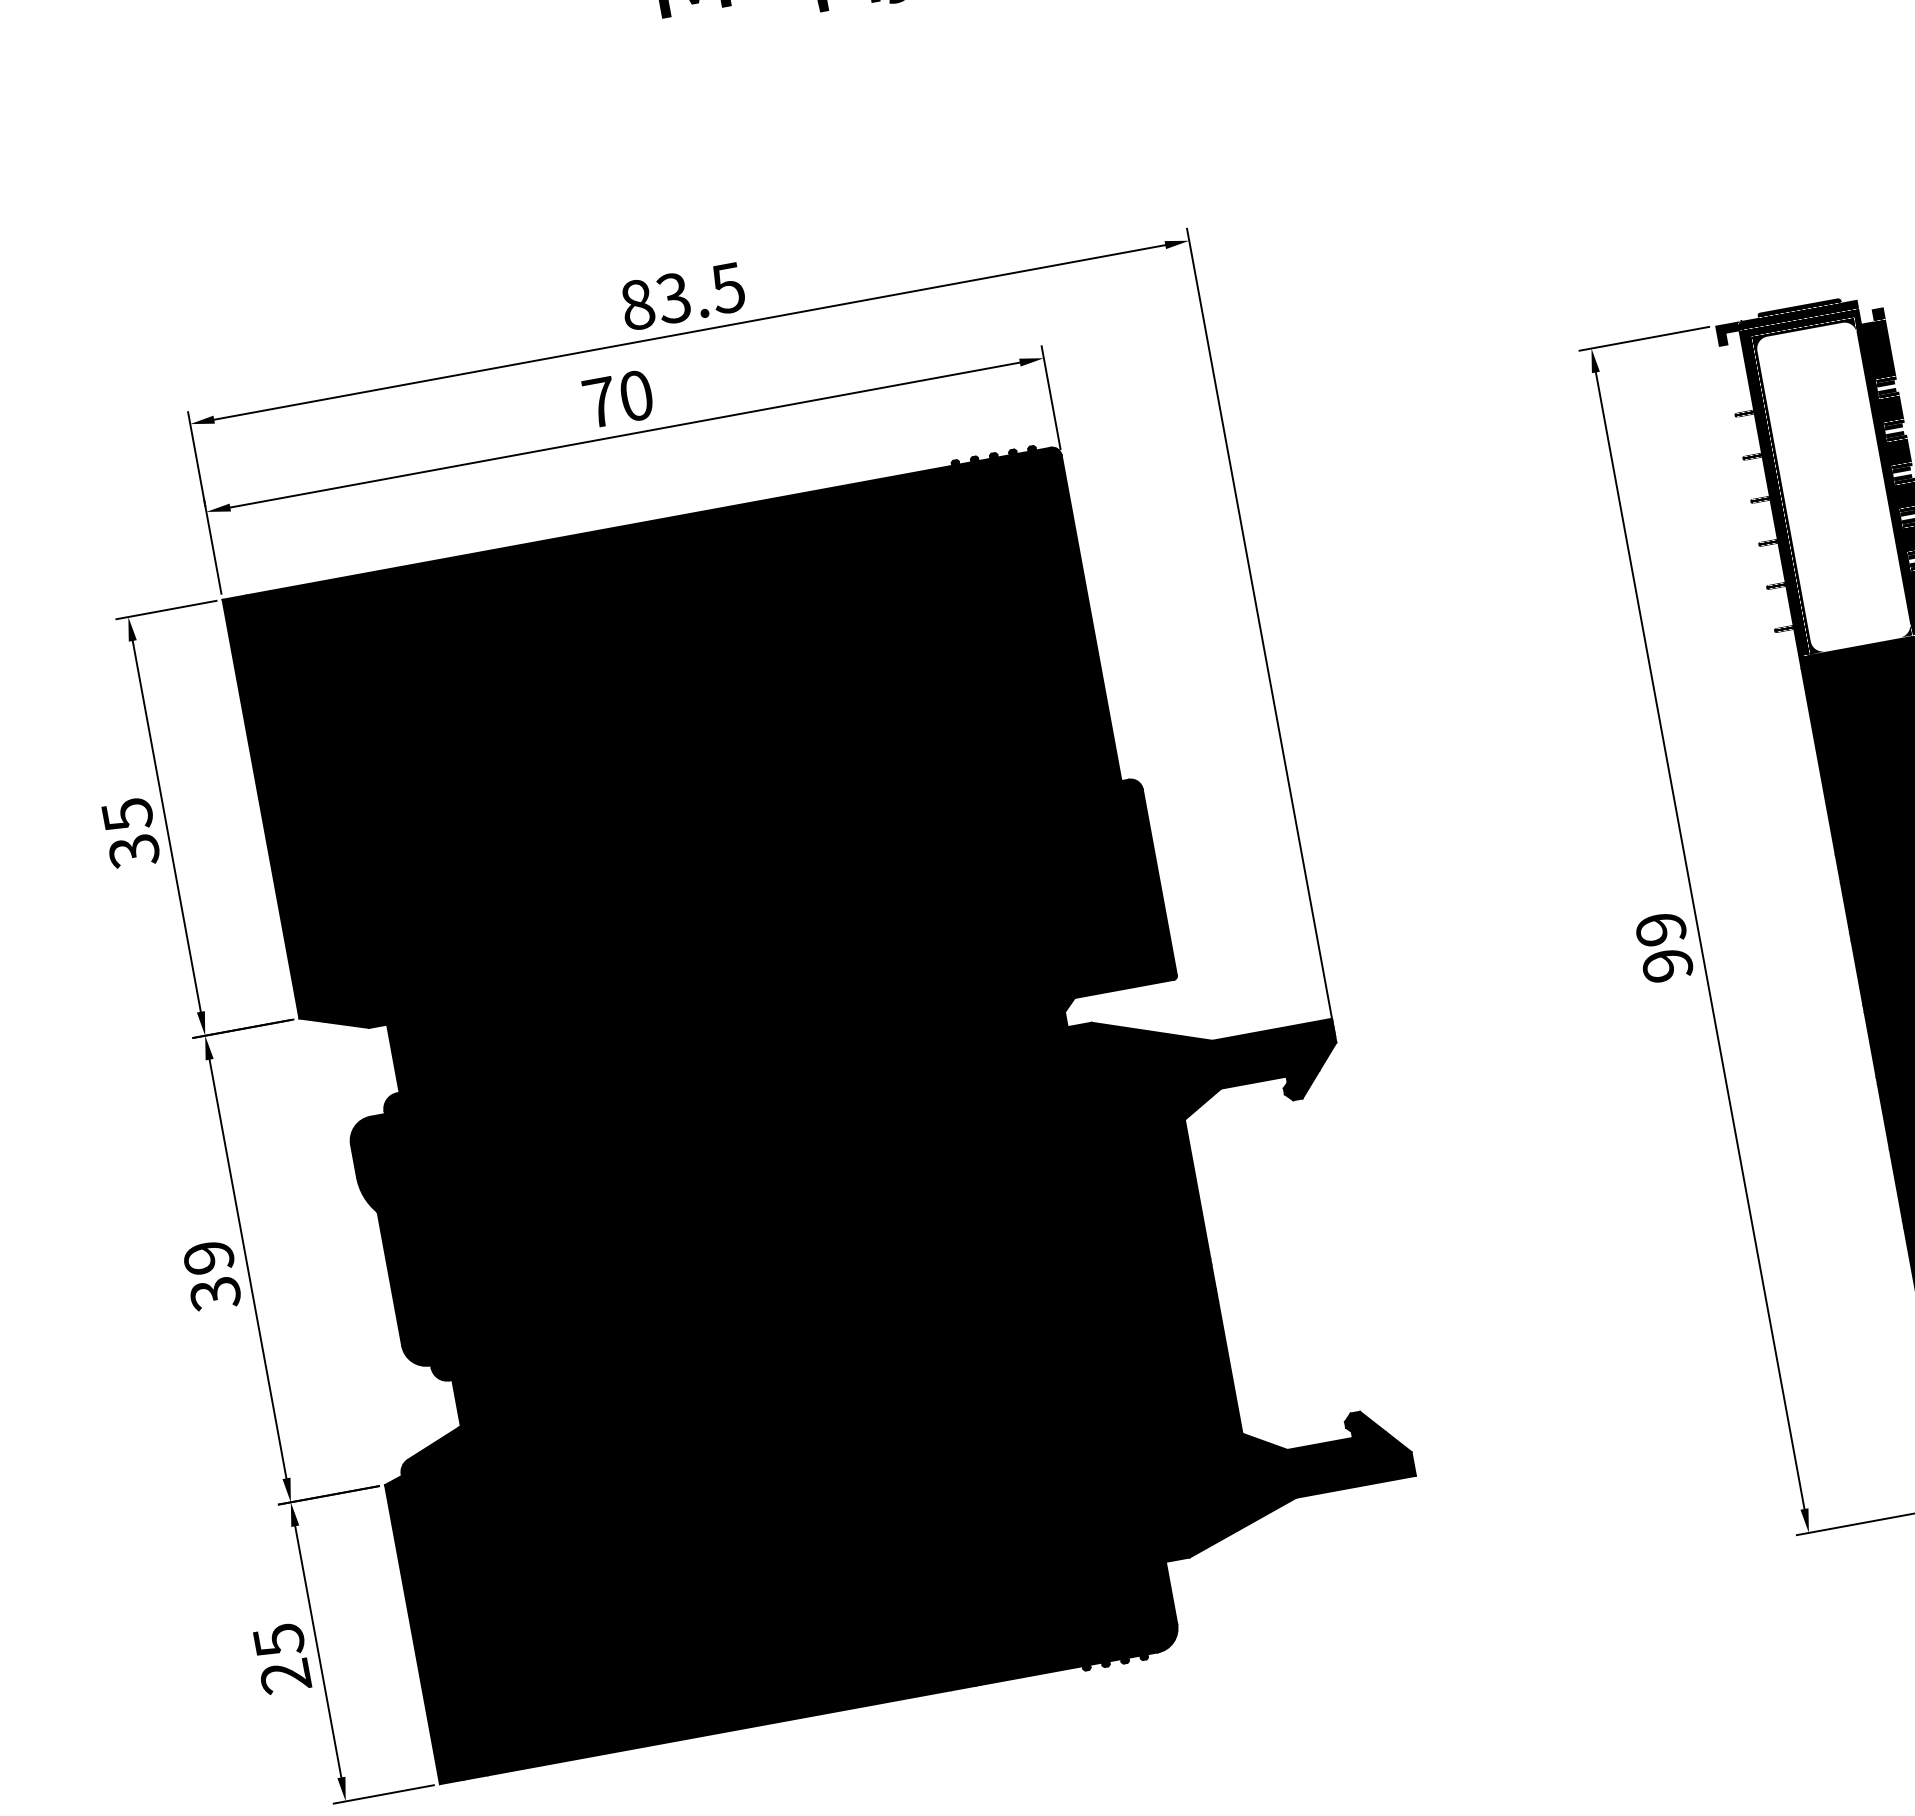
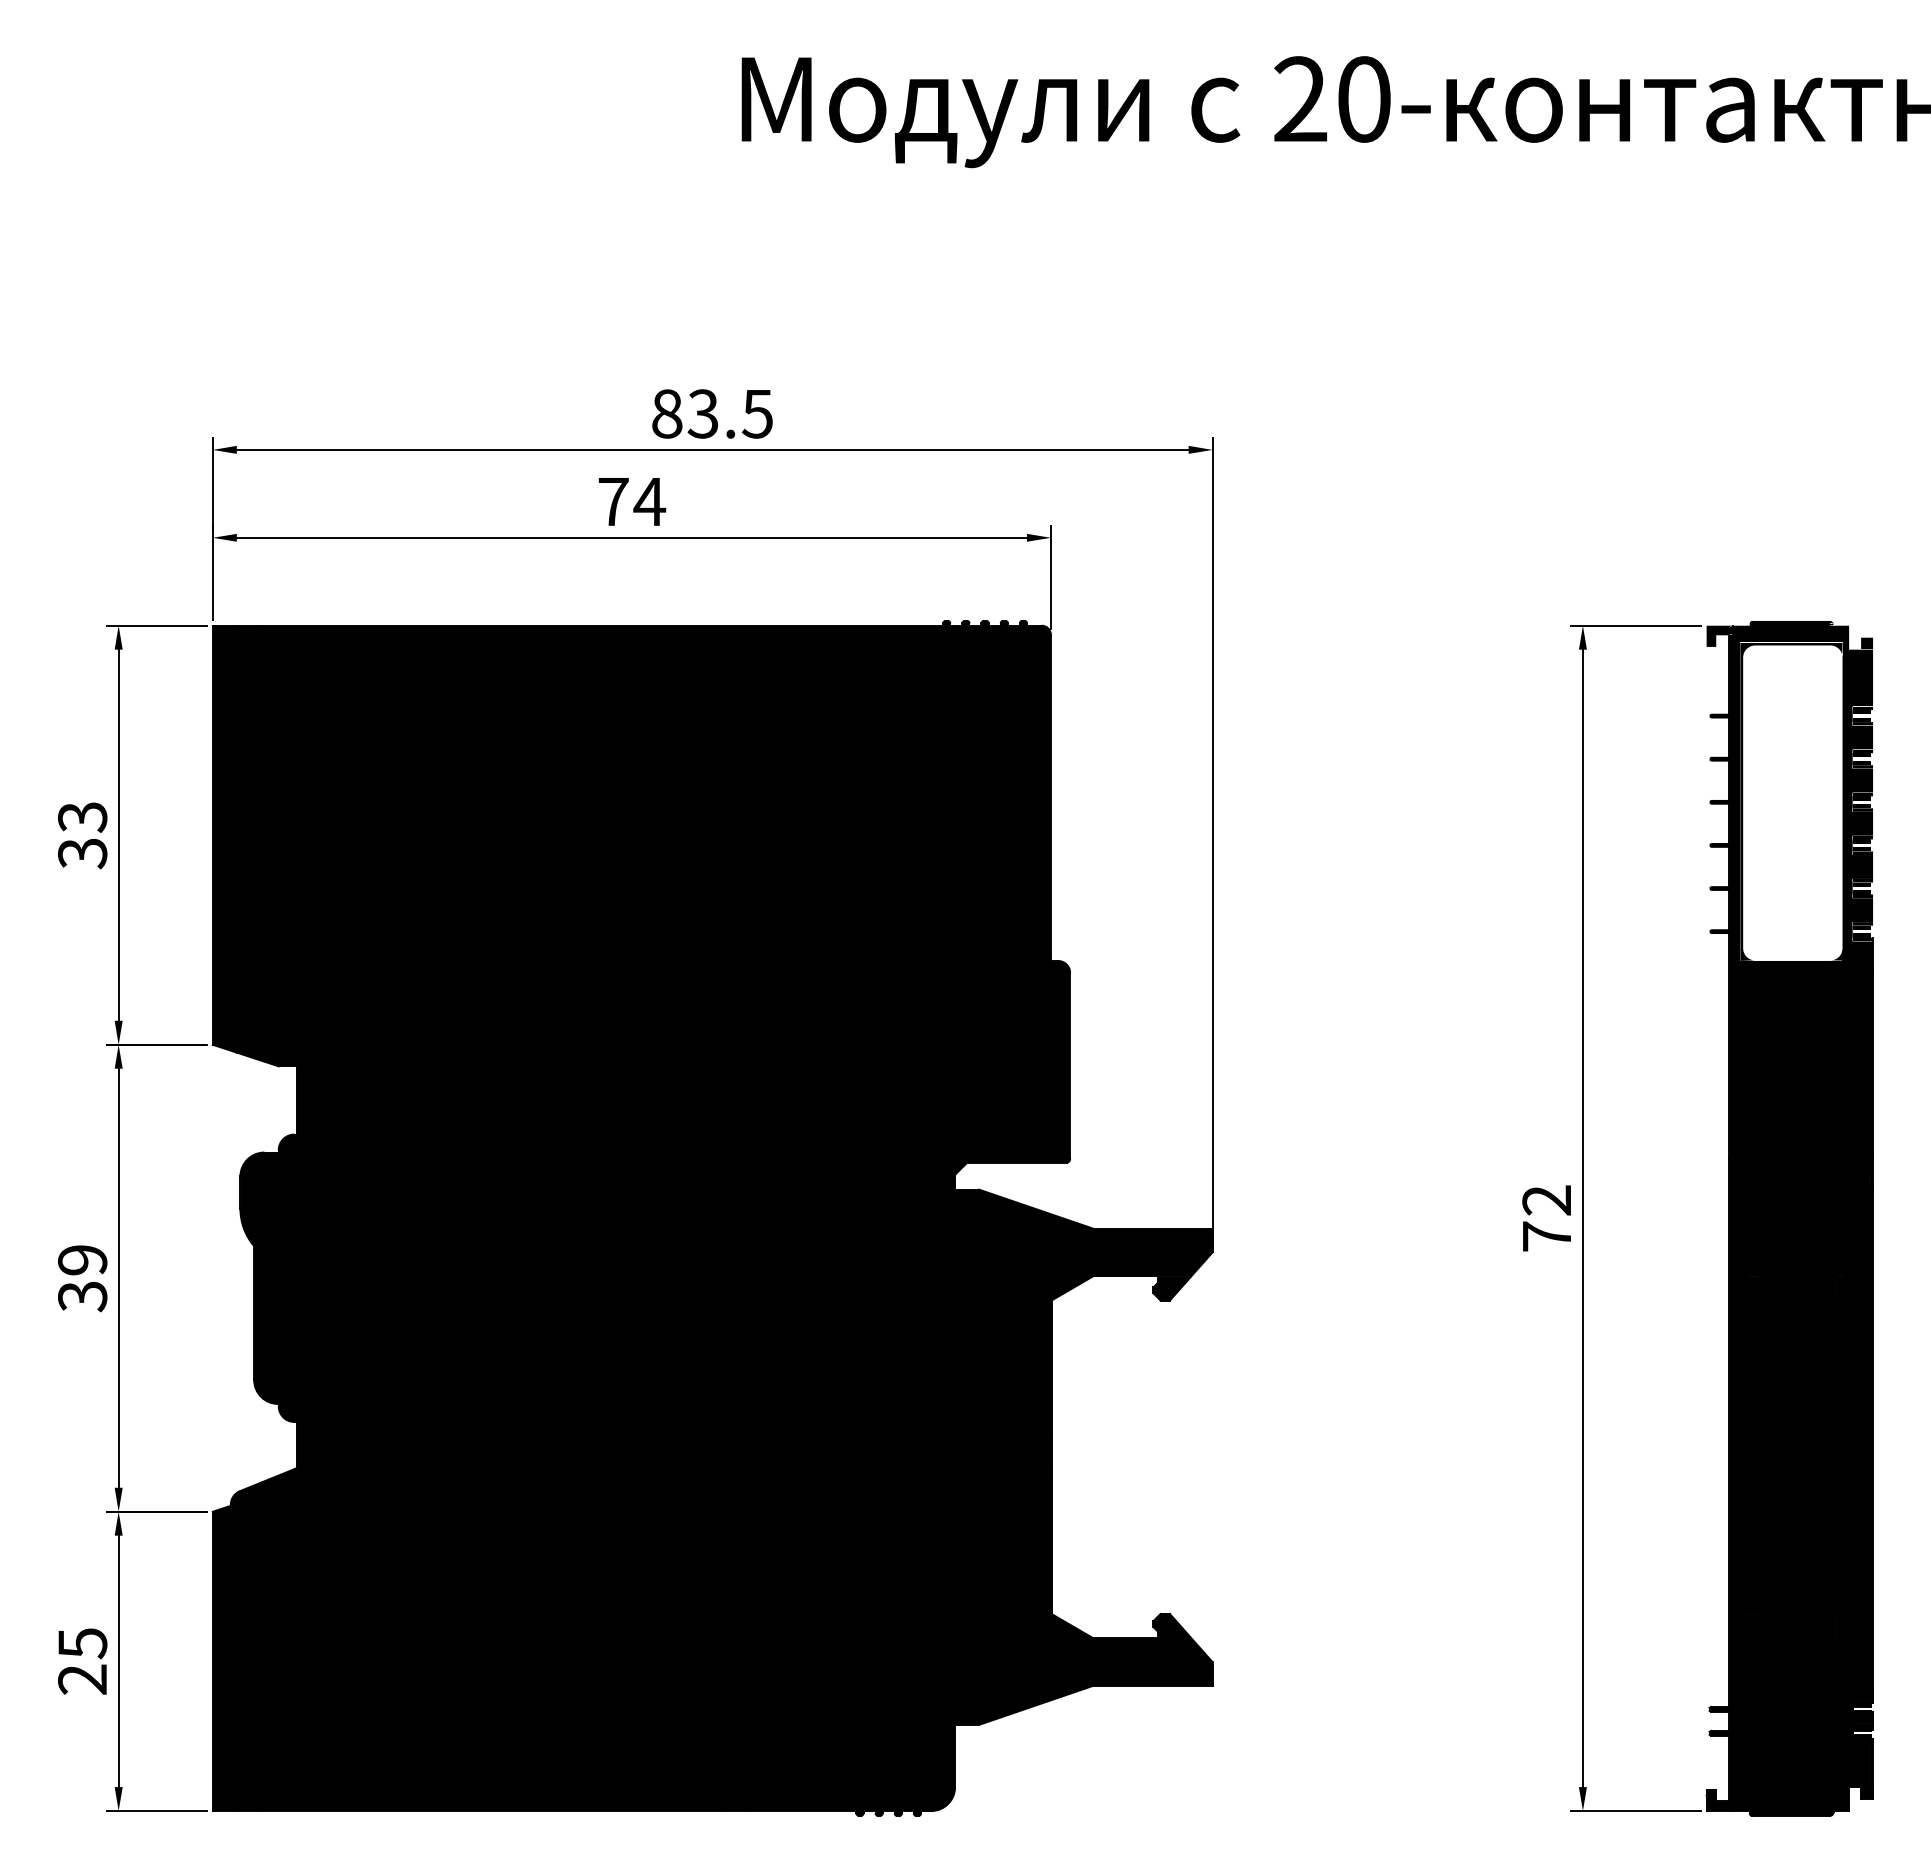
text: (636, 395) -> (649, 501), 70 -> 74
text: (127, 815) -> (82, 817), 35 -> 33
text: (1663, 947) -> (1546, 1218), 99 -> 72

